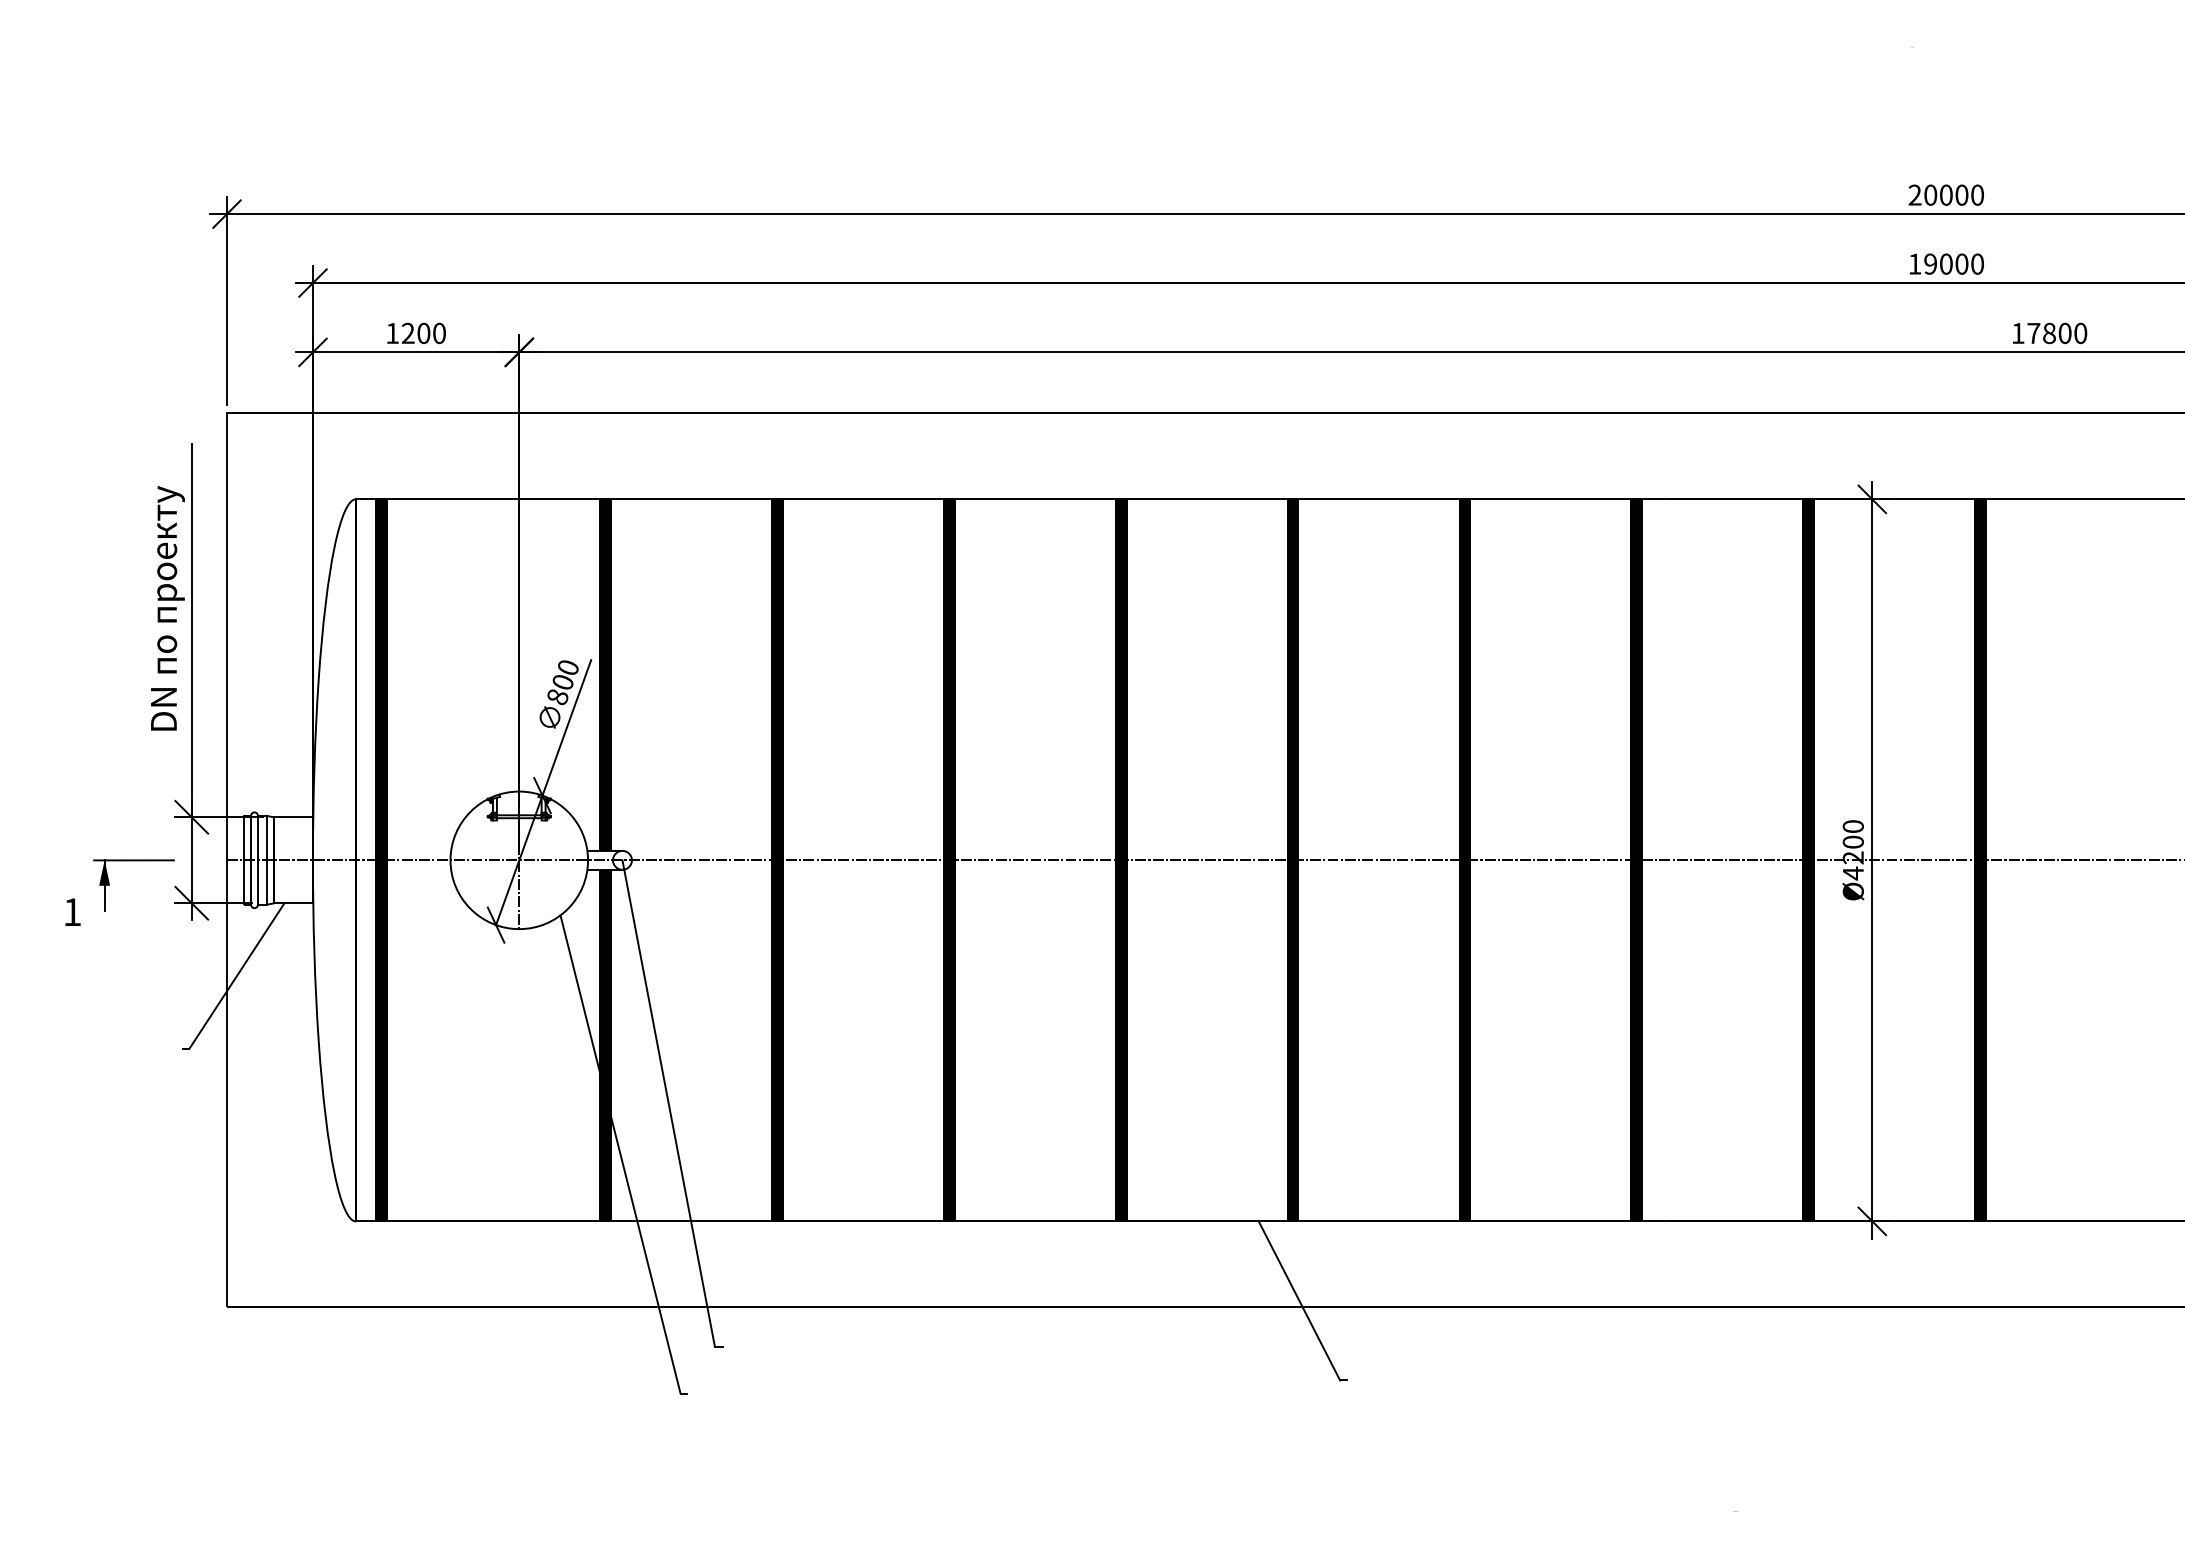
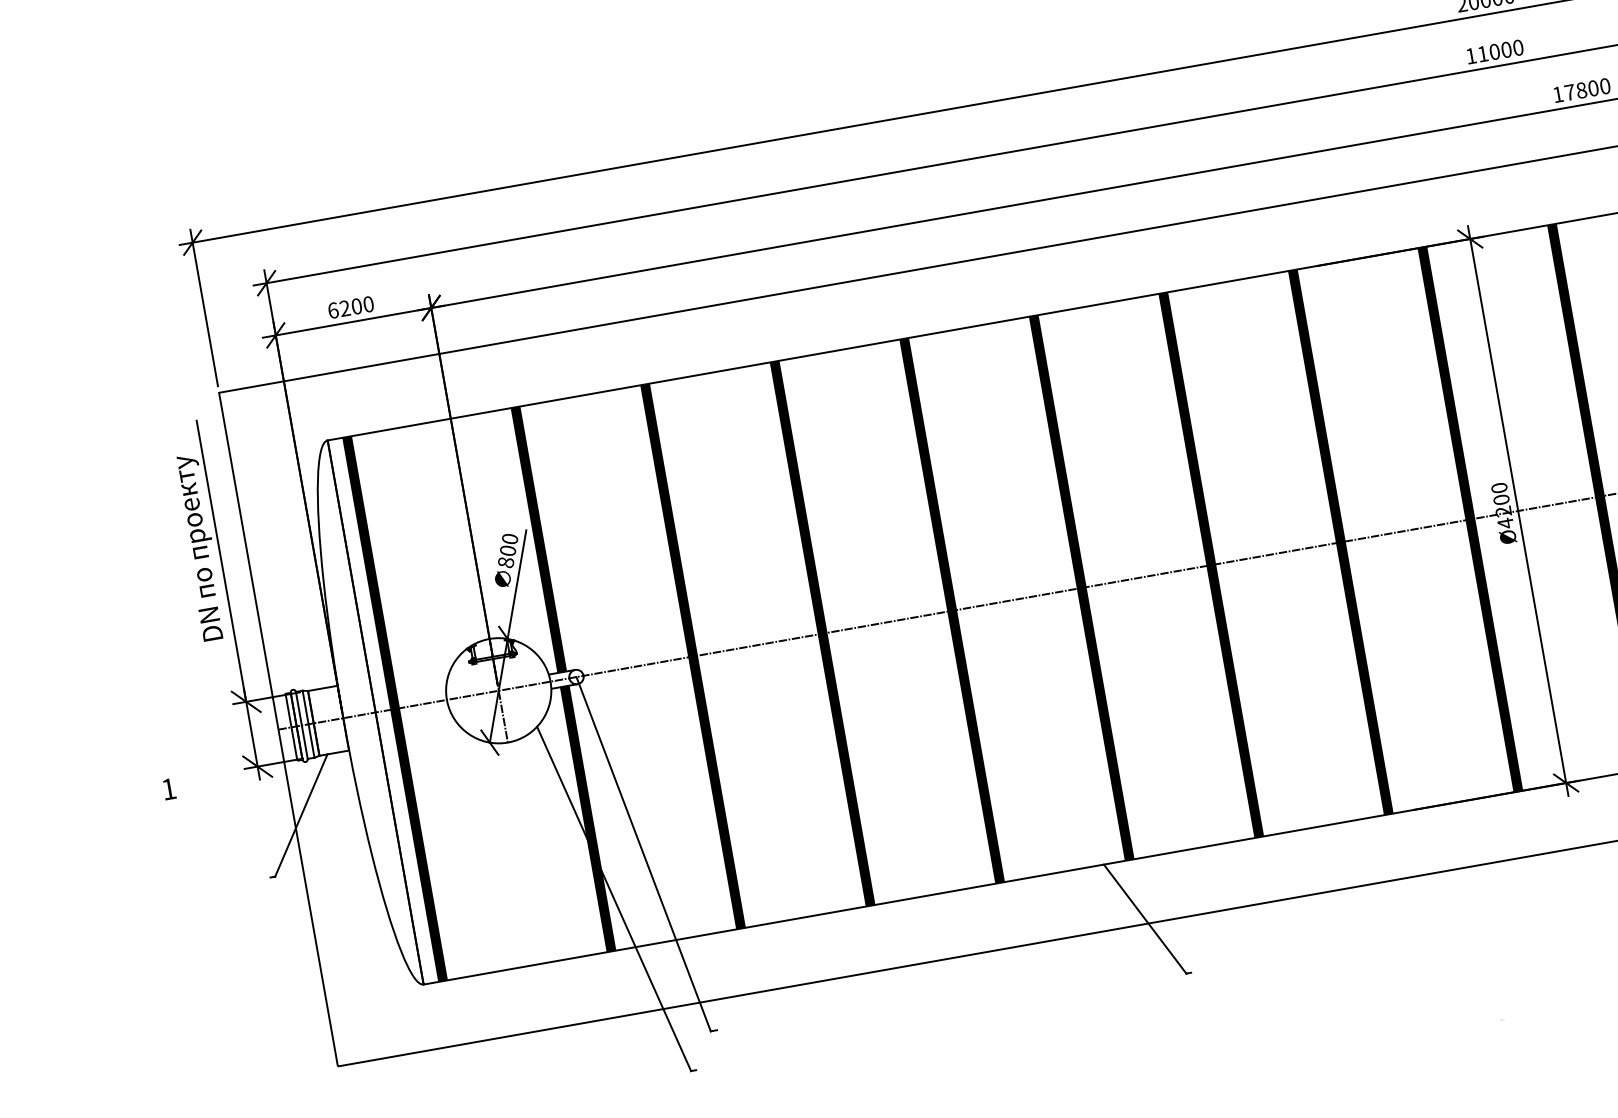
text: (1930, 263) -> (1482, 53), 19000 -> 11000
text: (392, 333) -> (333, 310), 1200 -> 6200
part: (133, 861) -> (208, 742), removed

